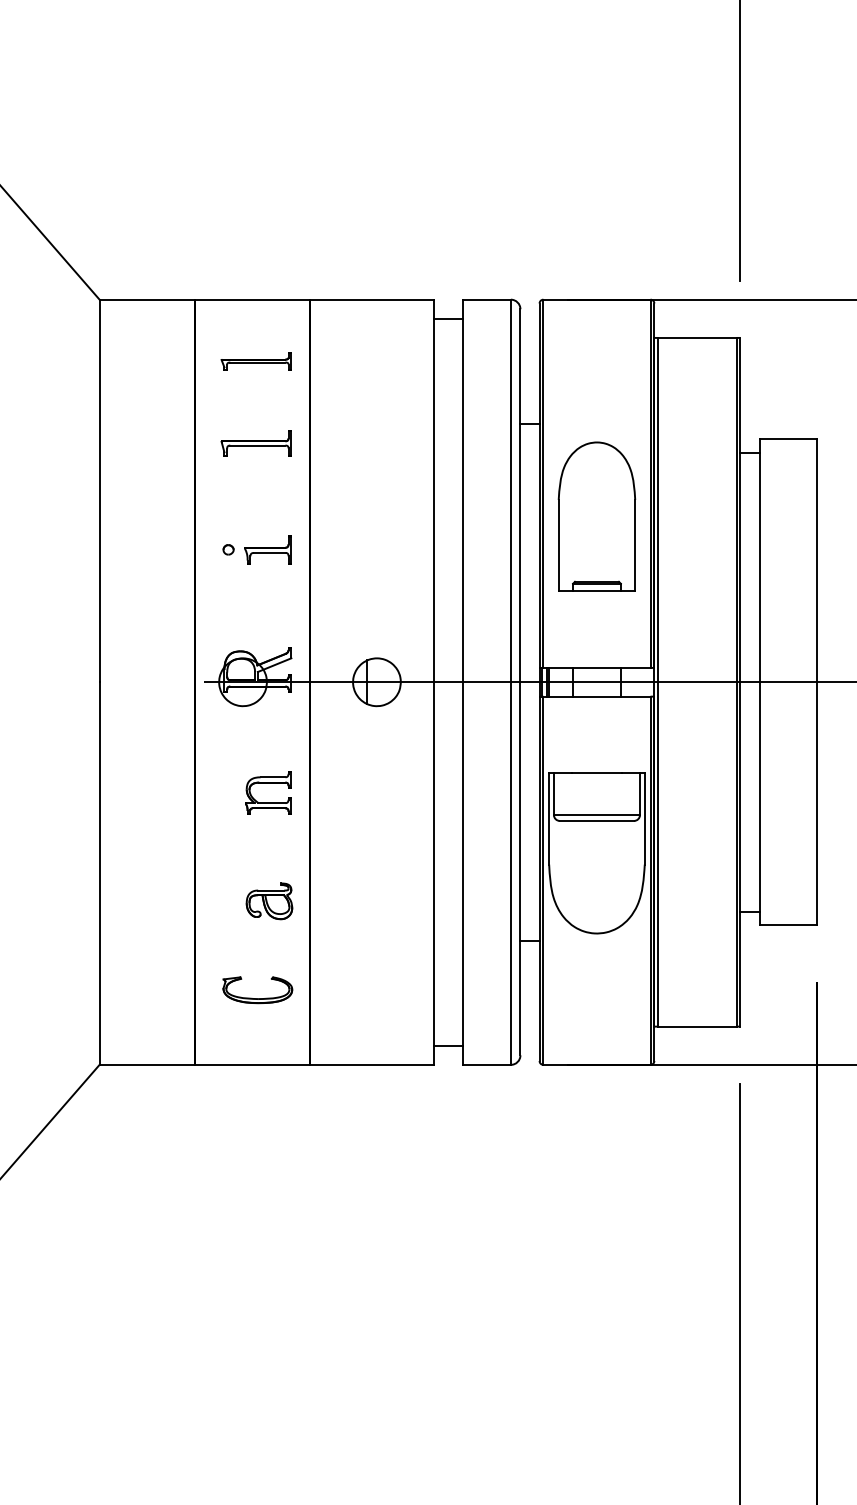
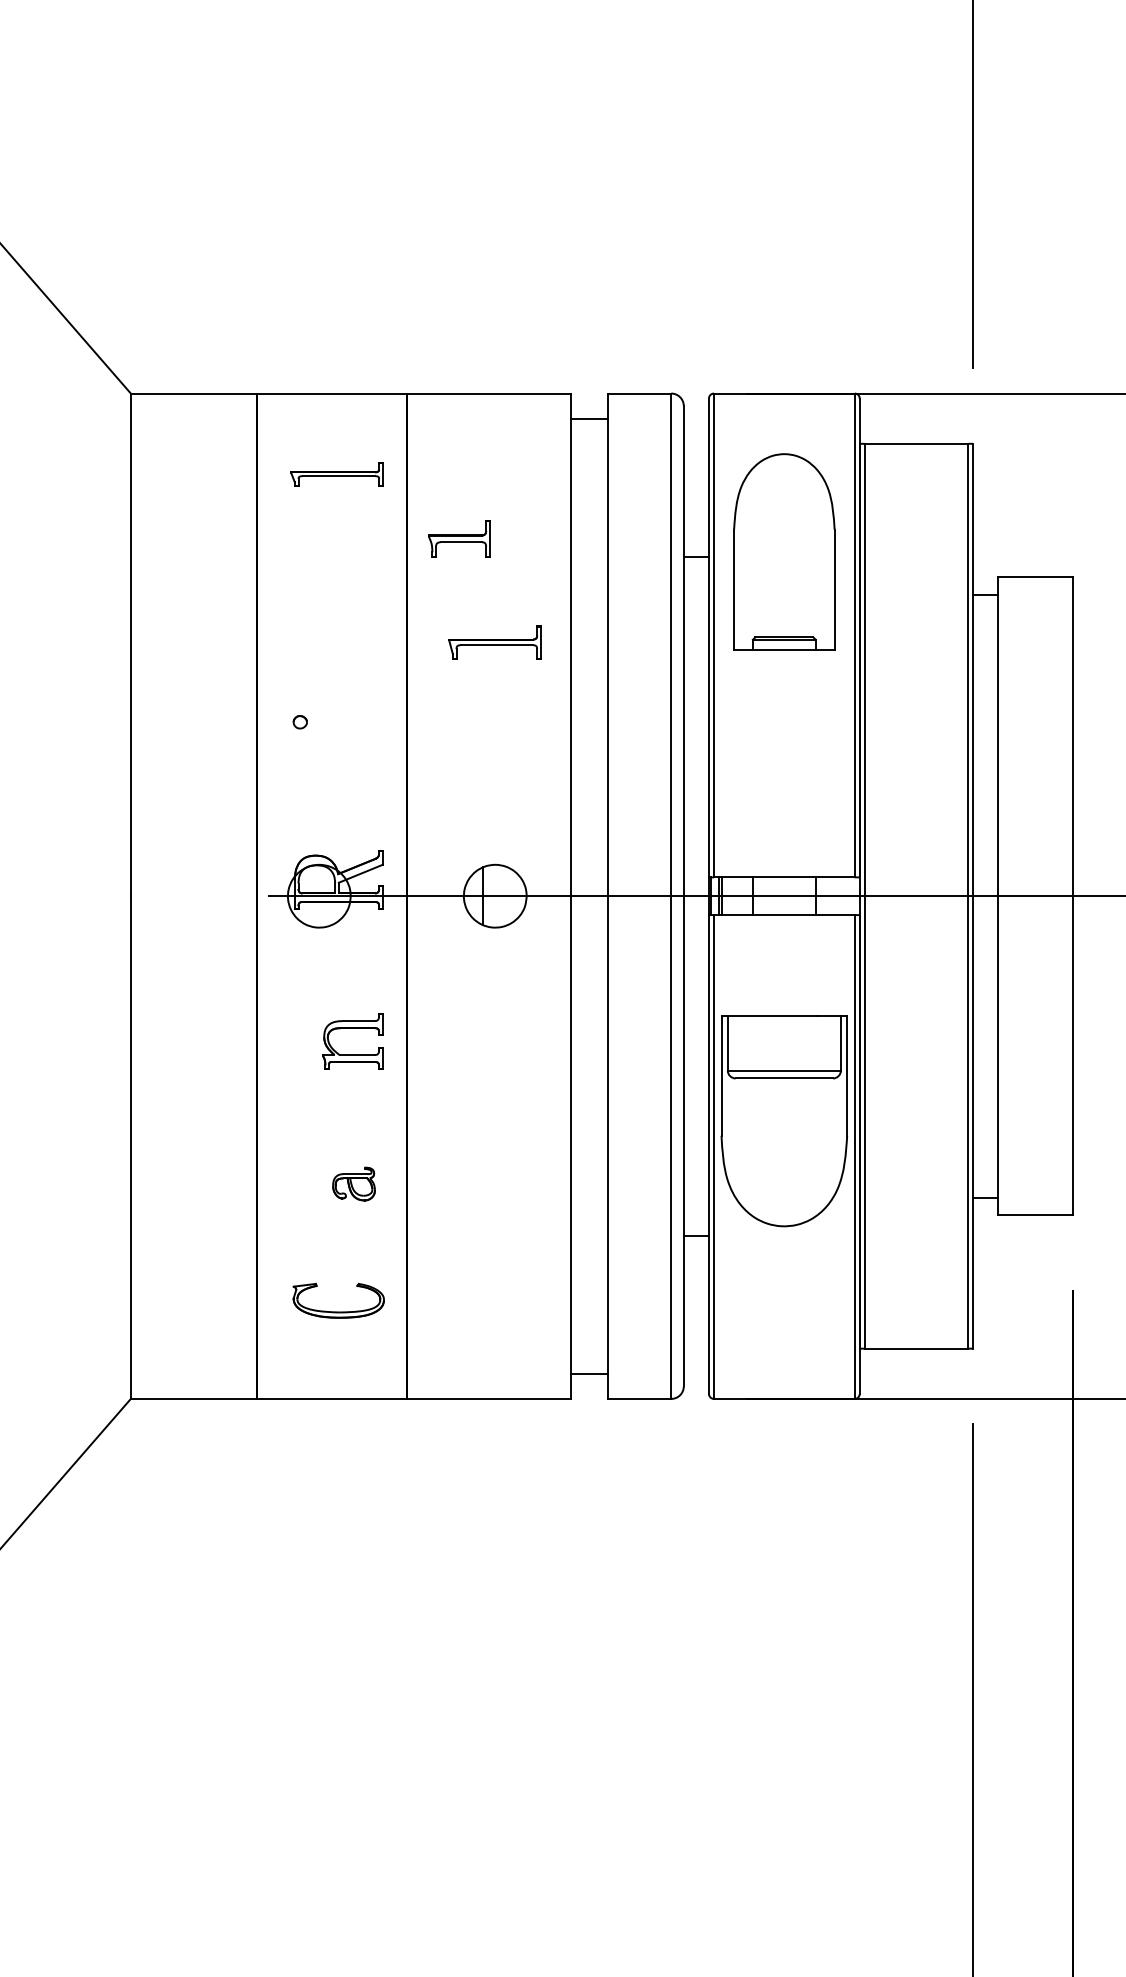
part: (256, 443) -> (494, 642), moved
part: (597, 516) -> (784, 551), moved
part: (268, 550) -> (459, 538), moved
part: (269, 900) -> (353, 1183), size x0.7

